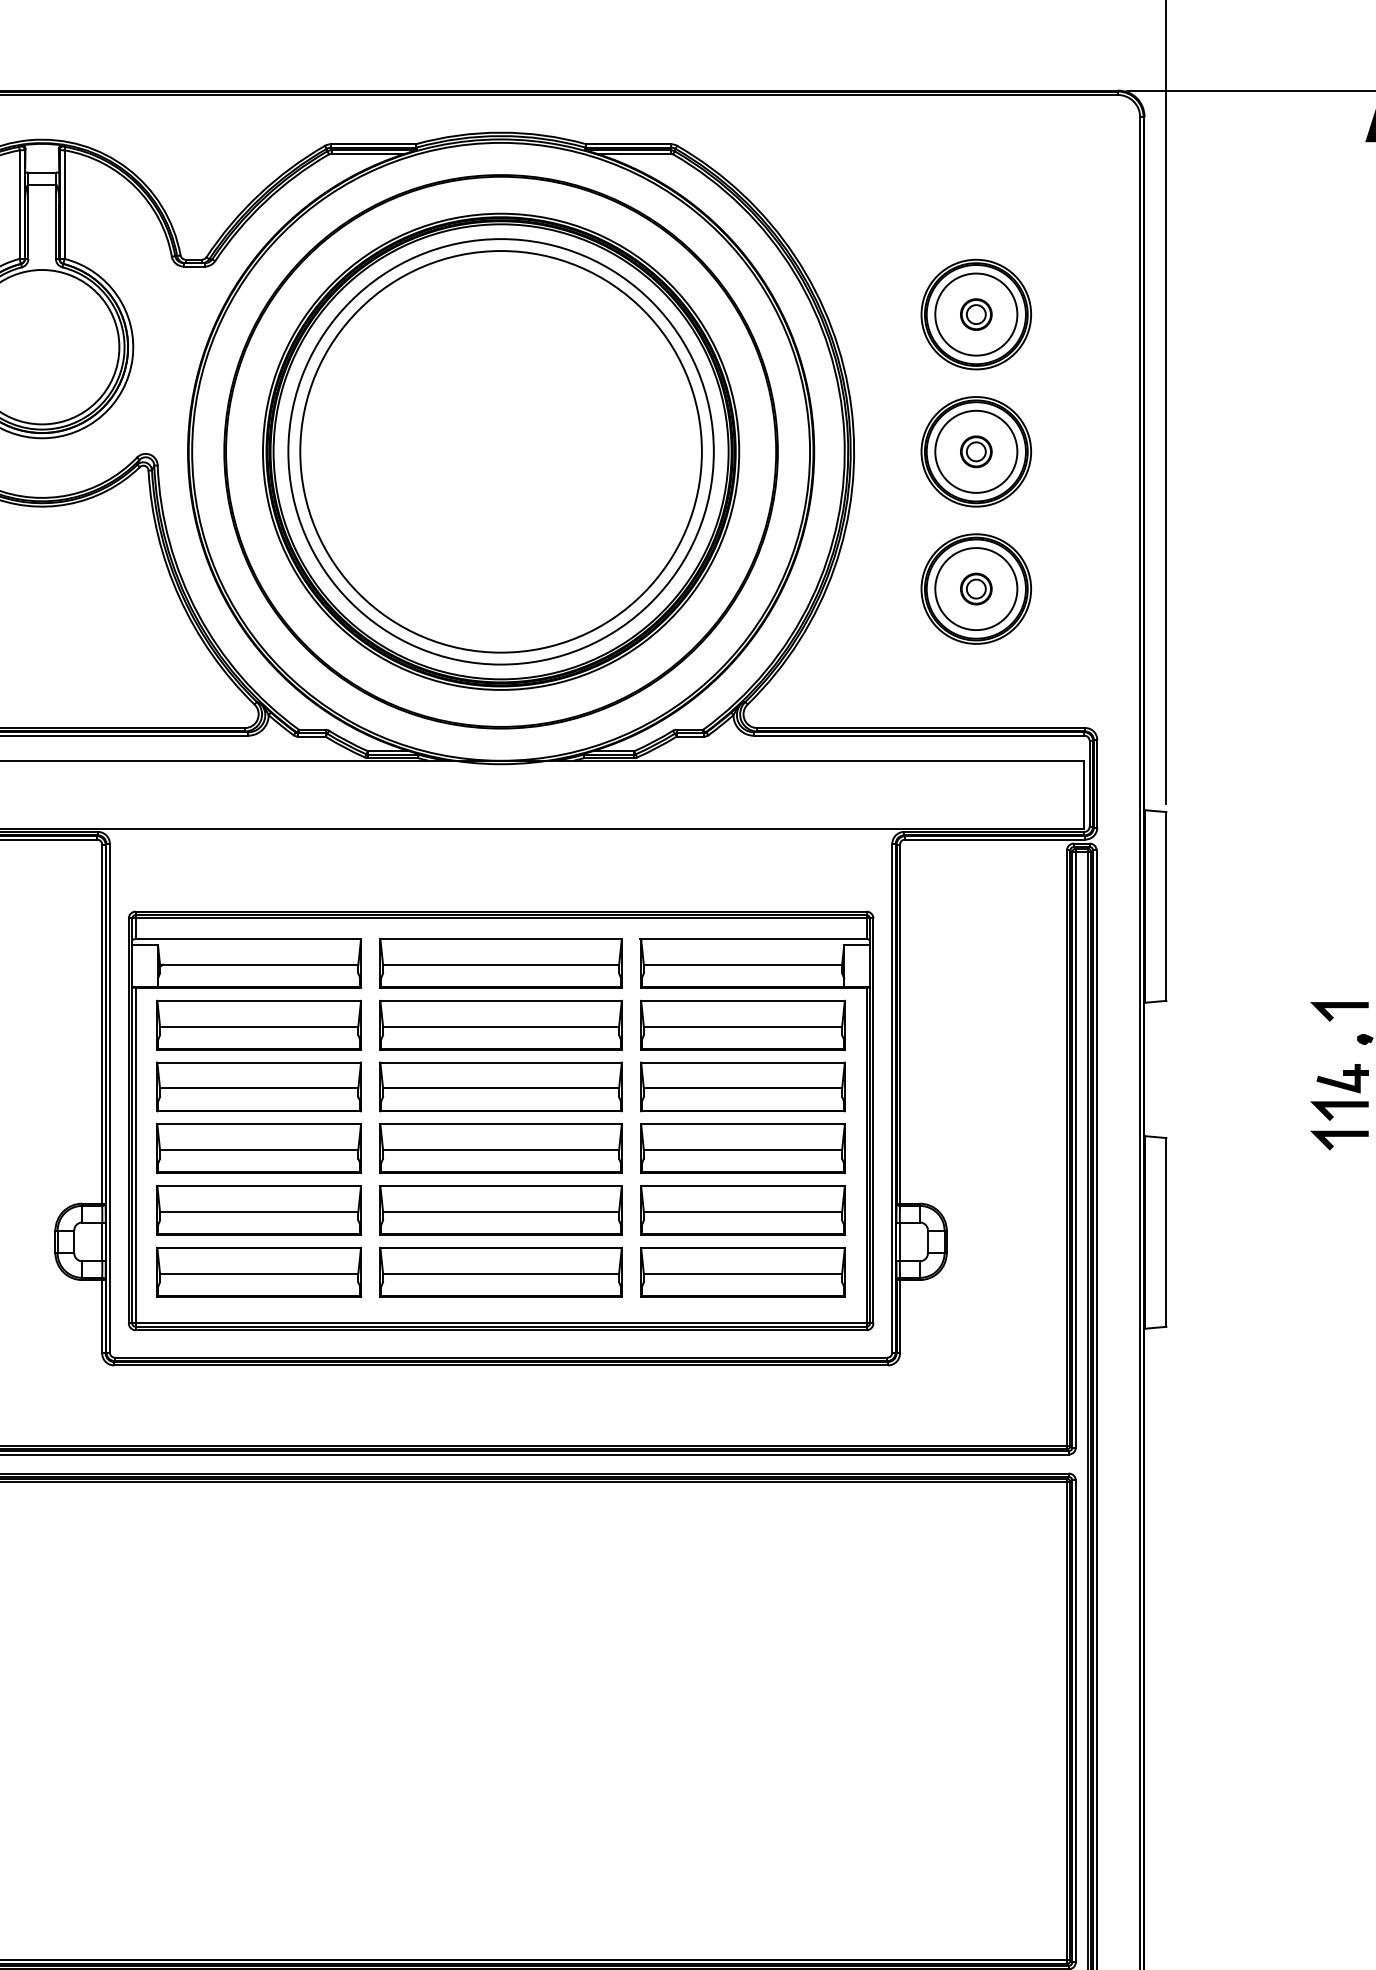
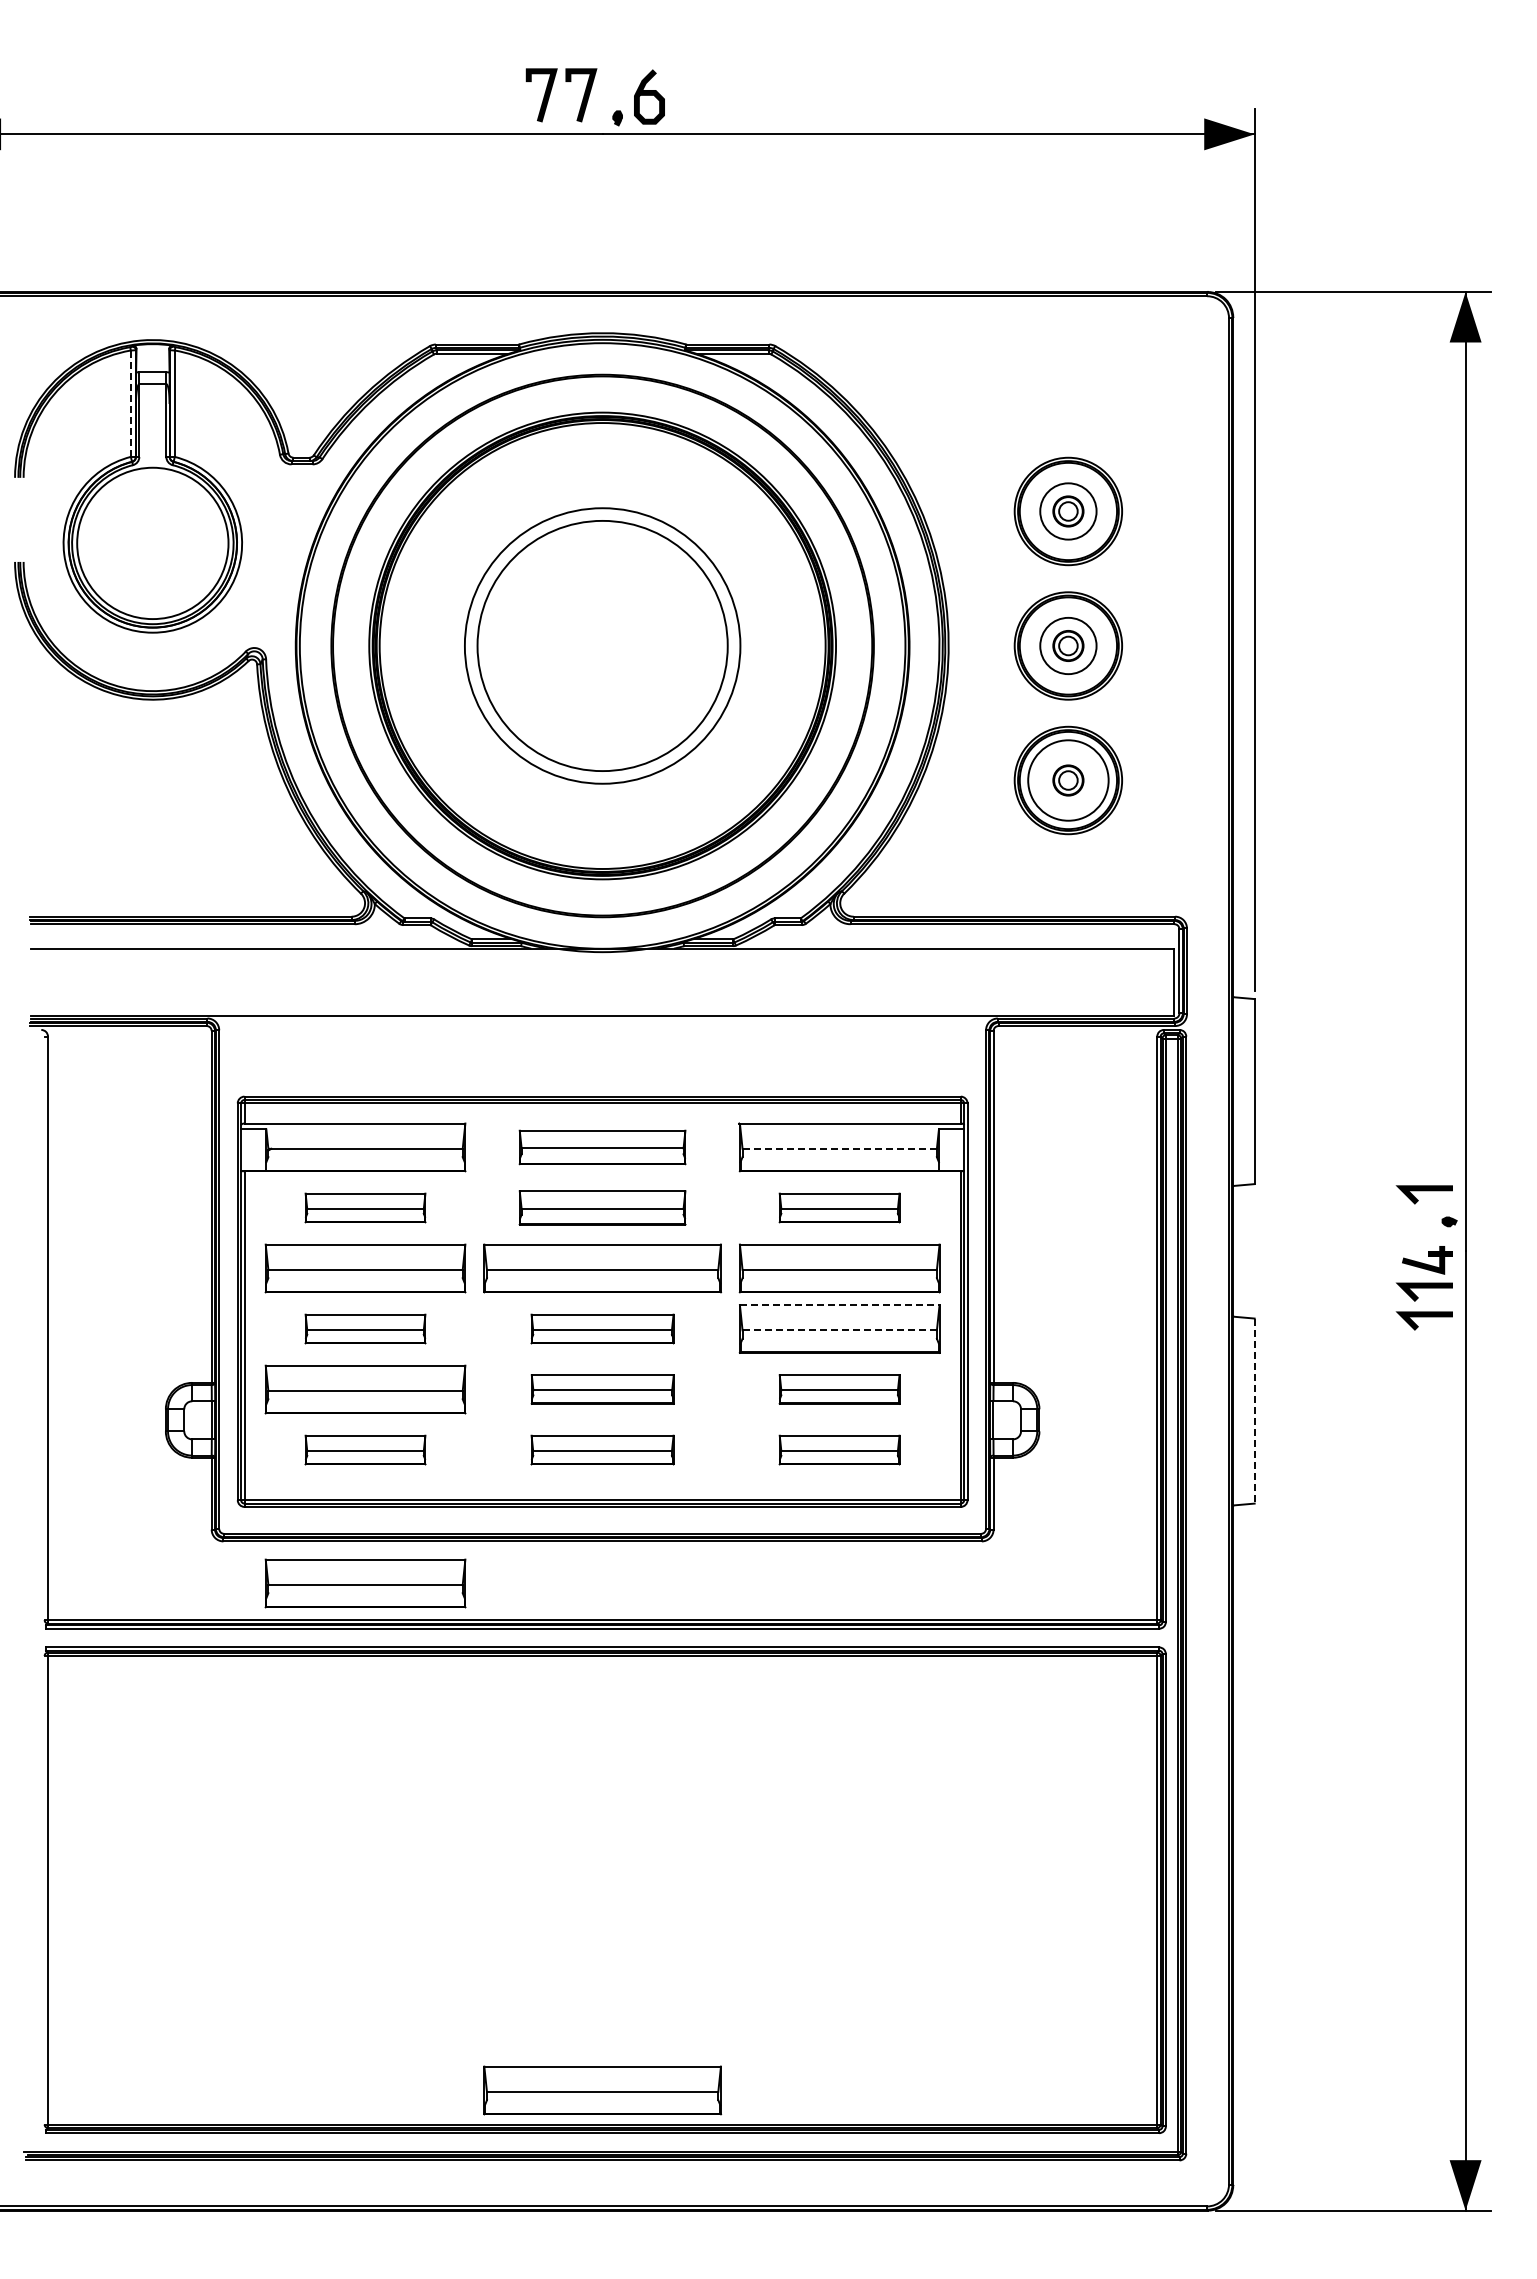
line: (19, 204) -> (130, 403), solid -> dashed
circle: (976, 314) -> (1068, 511), size x0.7
circle: (500, 451) -> (602, 645), size x0.6
circle: (500, 451) -> (602, 645), size x0.7
circle: (976, 451) -> (1068, 645), size x0.7
part: (500, 963) -> (602, 1147), size x0.7
line: (743, 964) -> (840, 1148), solid -> dashed
part: (259, 1024) -> (365, 1207), size x0.6
part: (500, 1024) -> (602, 1207), size x0.7
part: (742, 1024) -> (839, 1207), size x0.6
line: (742, 1124) -> (839, 1305), solid -> dashed
part: (259, 1148) -> (365, 1328), size x0.6
part: (500, 1148) -> (602, 1328), size x0.6
line: (743, 1150) -> (840, 1330), solid -> dashed
part: (500, 1210) -> (602, 1389), size x0.6
part: (742, 1210) -> (839, 1389), size x0.6
line: (1166, 1232) -> (1254, 1411), solid -> dashed
part: (259, 1271) -> (365, 1449), size x0.6
part: (500, 1271) -> (602, 1449), size x0.6
part: (742, 1271) -> (839, 1449), size x0.6
part: (259, 1408) -> (365, 1583), added
part: (500, 1925) -> (602, 2090), added

